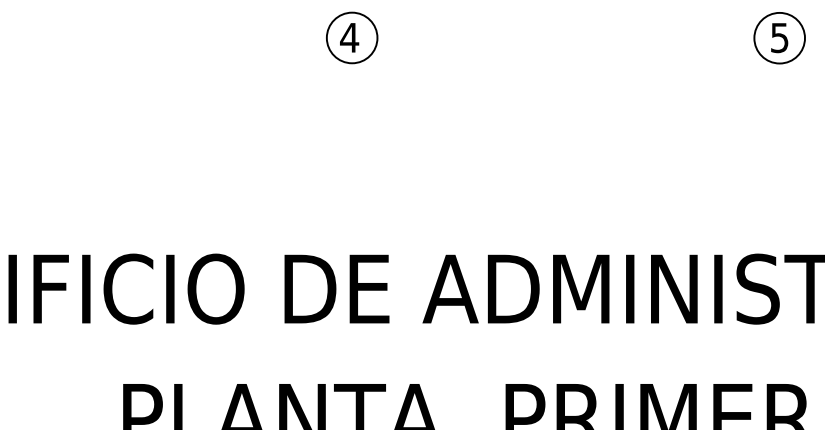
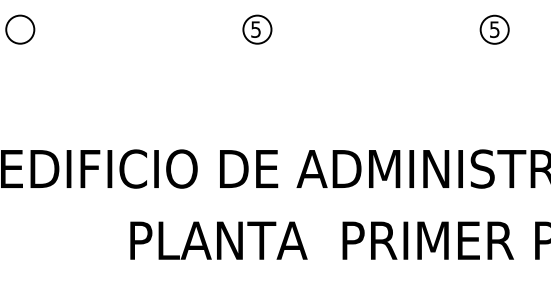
text: (348, 37) -> (255, 29), 4 -> 5

